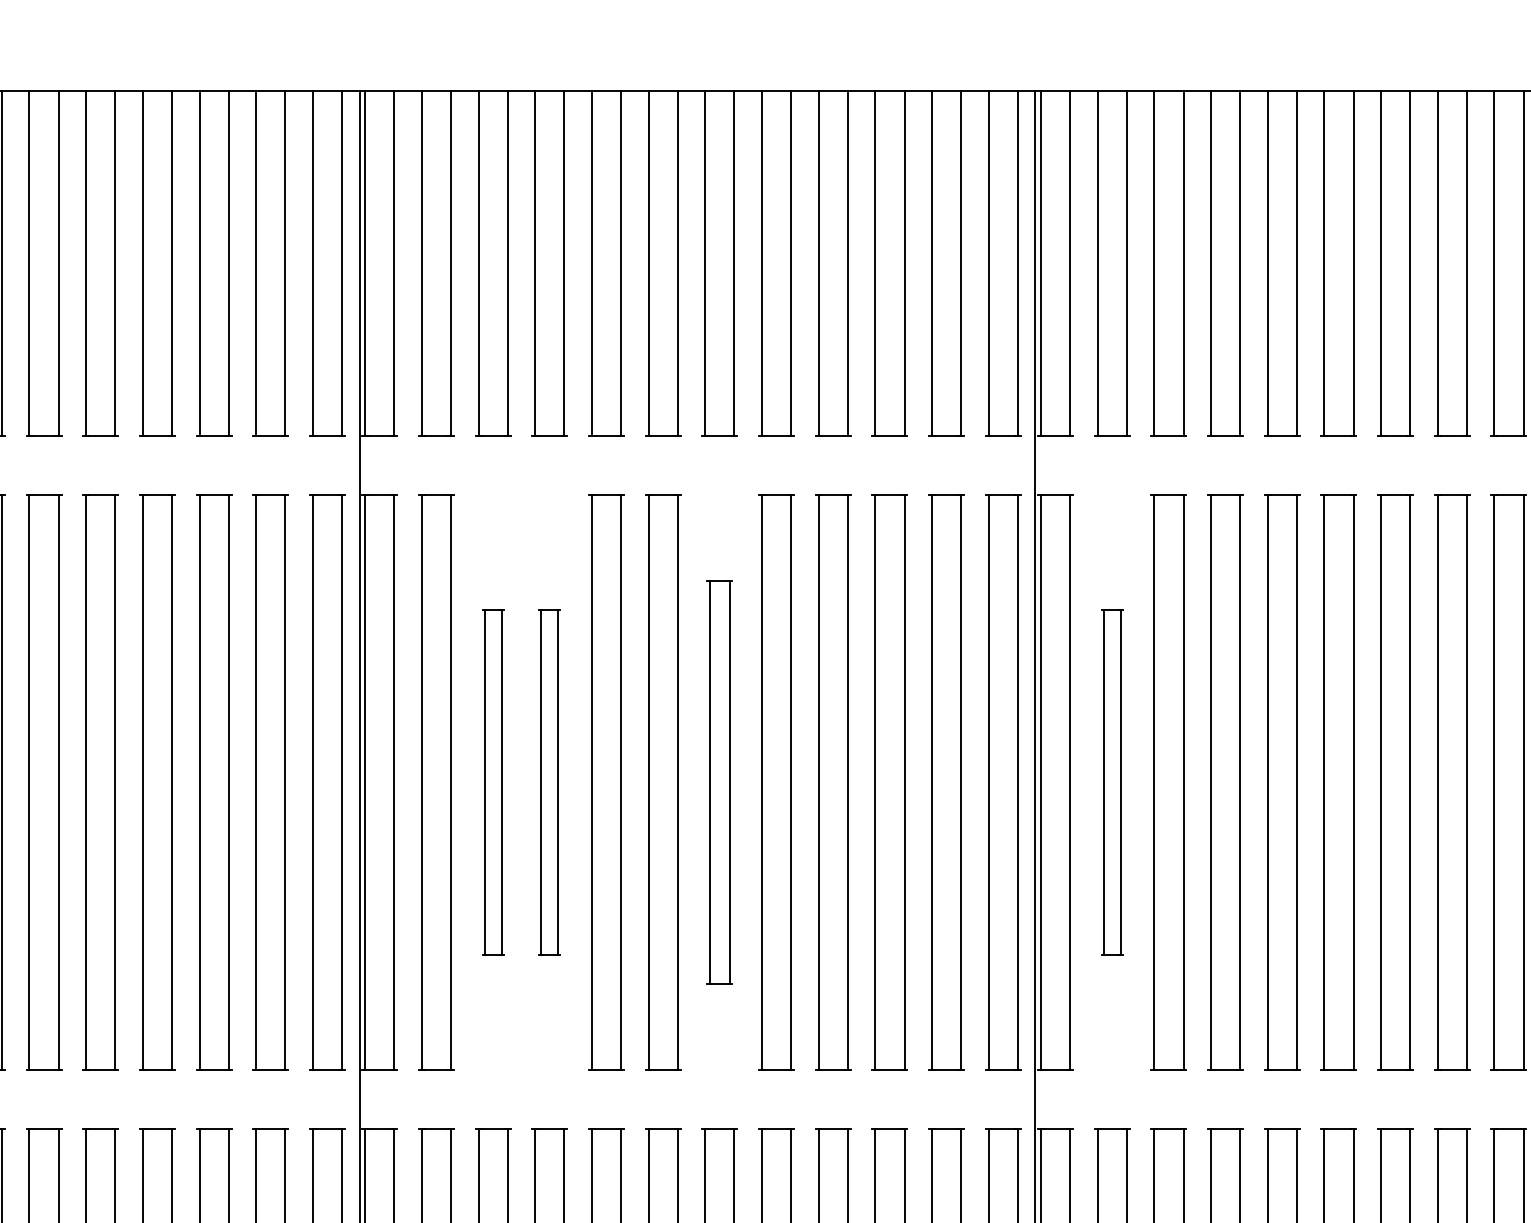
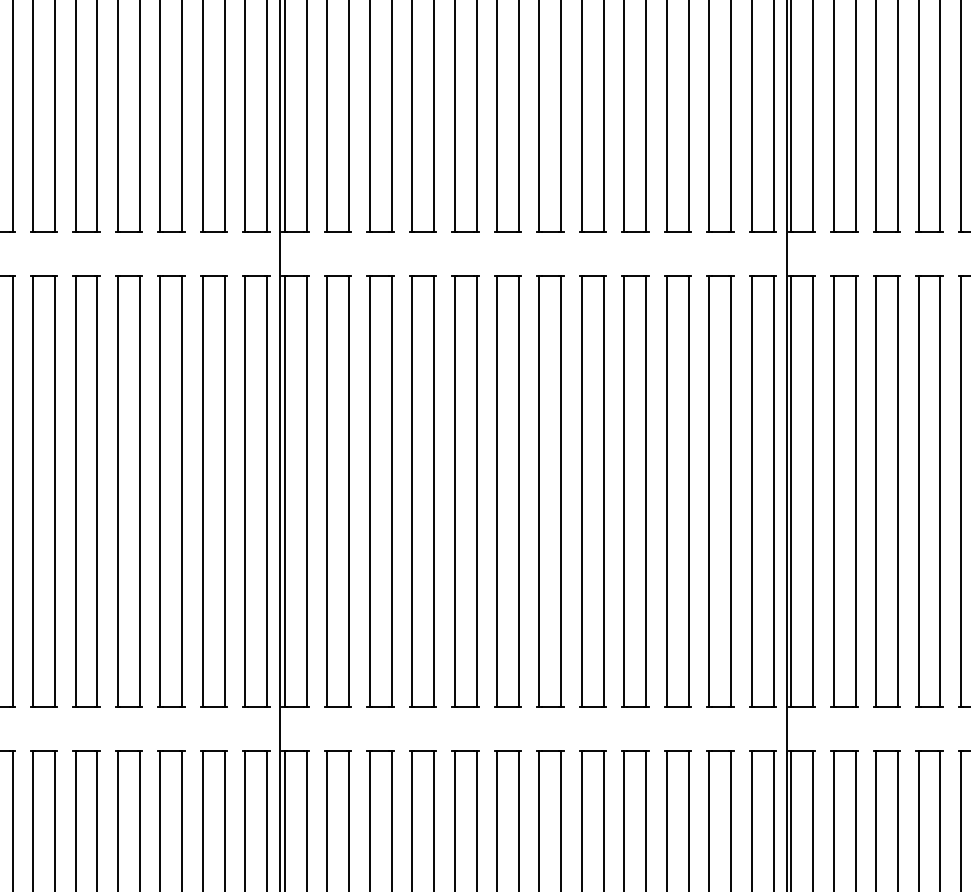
part: (493, 782) -> (380, 491), size x1.67
part: (549, 782) -> (422, 491), size x1.67
part: (719, 782) -> (550, 491), size x1.43
part: (1112, 782) -> (844, 491), size x1.67

